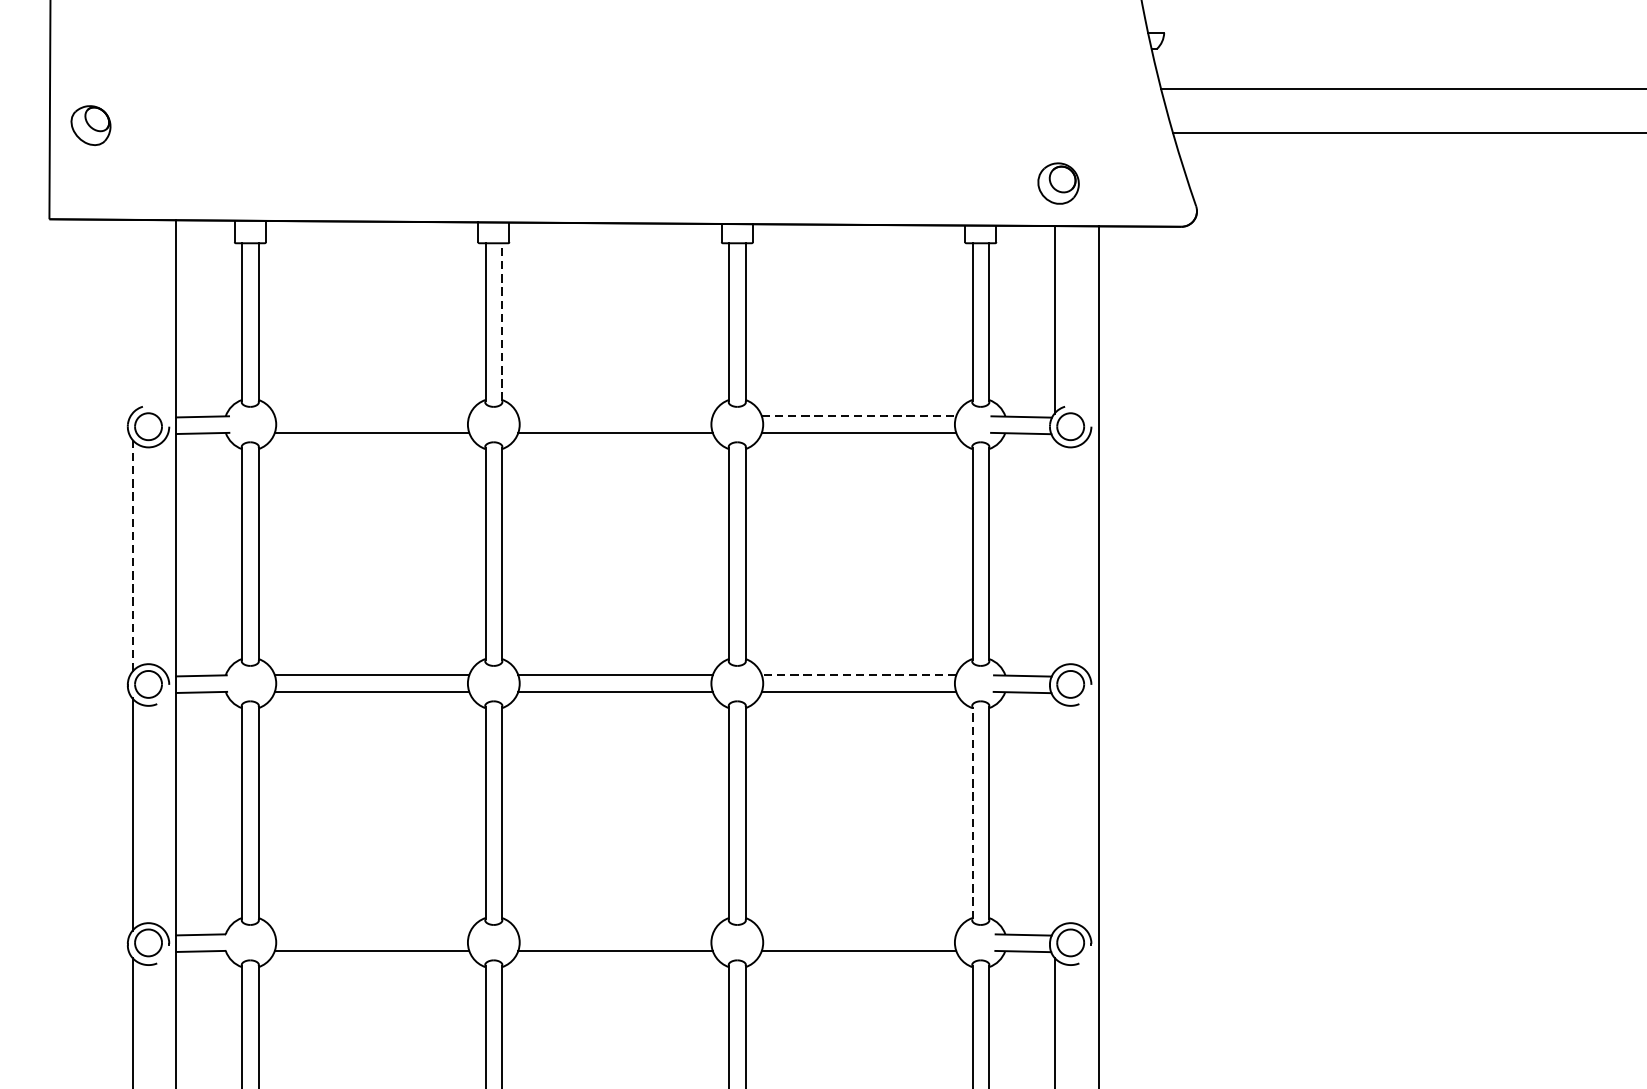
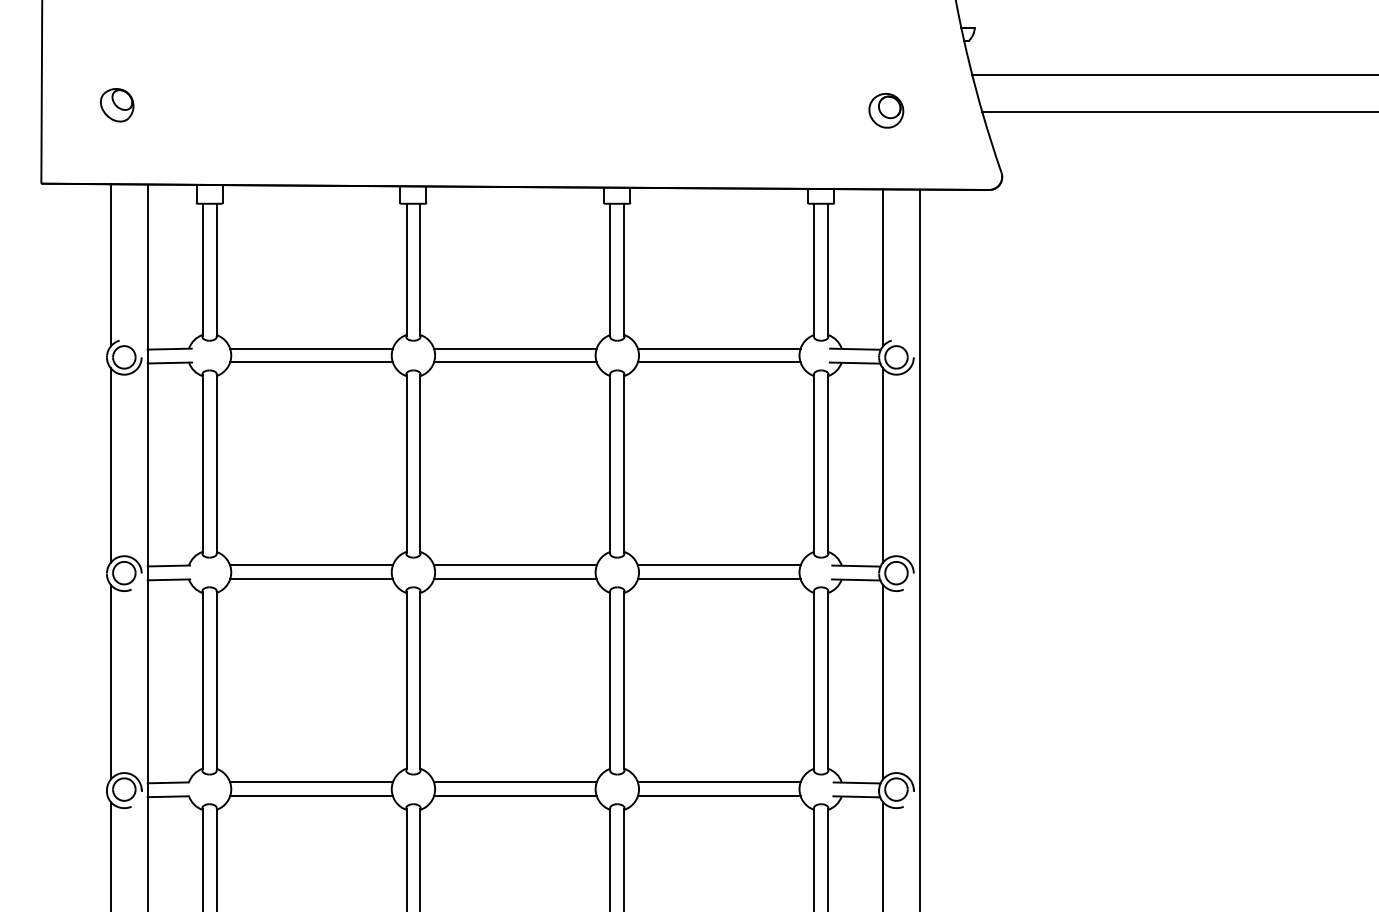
part: (91, 125) -> (117, 105), moved
part: (1058, 183) -> (886, 110), moved
line: (132, 316) -> (110, 265), added
line: (502, 321) -> (420, 269), dashed -> solid
line: (372, 416) -> (311, 348), added
line: (615, 416) -> (515, 348), added
line: (859, 416) -> (719, 348), dashed -> solid
line: (132, 555) -> (110, 465), dashed -> solid
line: (1055, 555) -> (883, 465), added
line: (858, 675) -> (718, 565), dashed -> solid
line: (972, 812) -> (814, 680), dashed -> solid
line: (1055, 813) -> (883, 681), added
line: (372, 934) -> (311, 782), added
line: (615, 934) -> (515, 782), added
line: (858, 934) -> (718, 782), added

